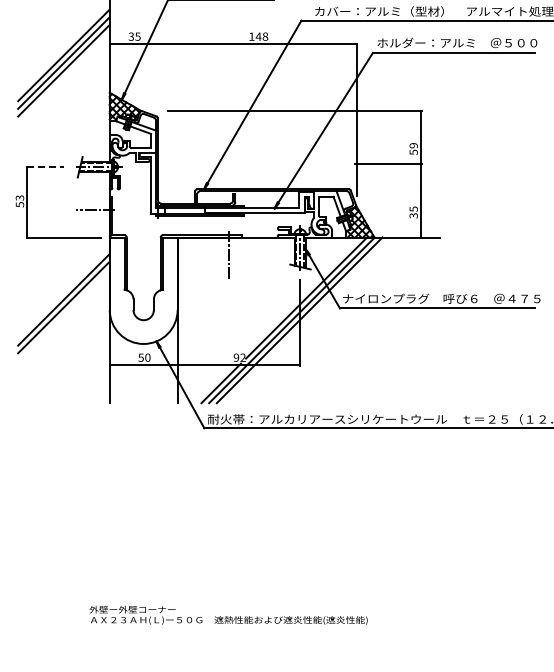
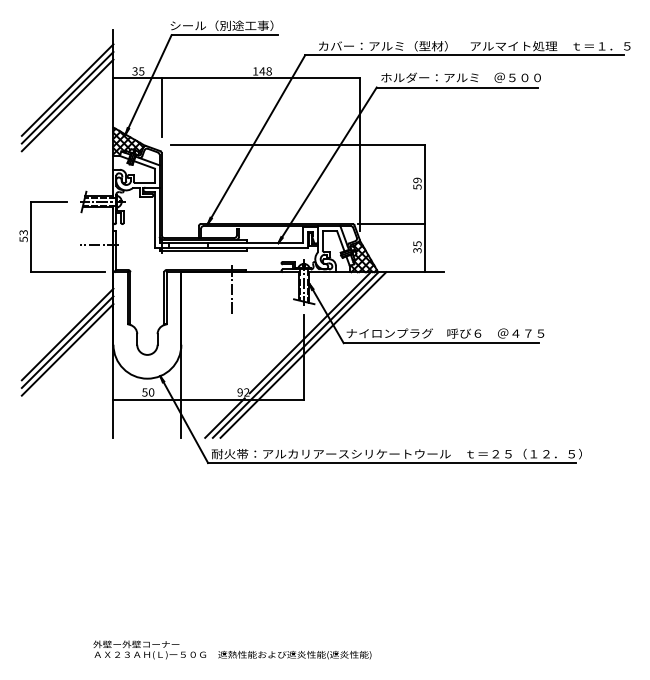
line: (157, 72) -> (161, 107), added
line: (387, 164) -> (391, 224), moved
line: (45, 166) -> (49, 201), dashed -> solid
line: (63, 314) -> (67, 349), added

